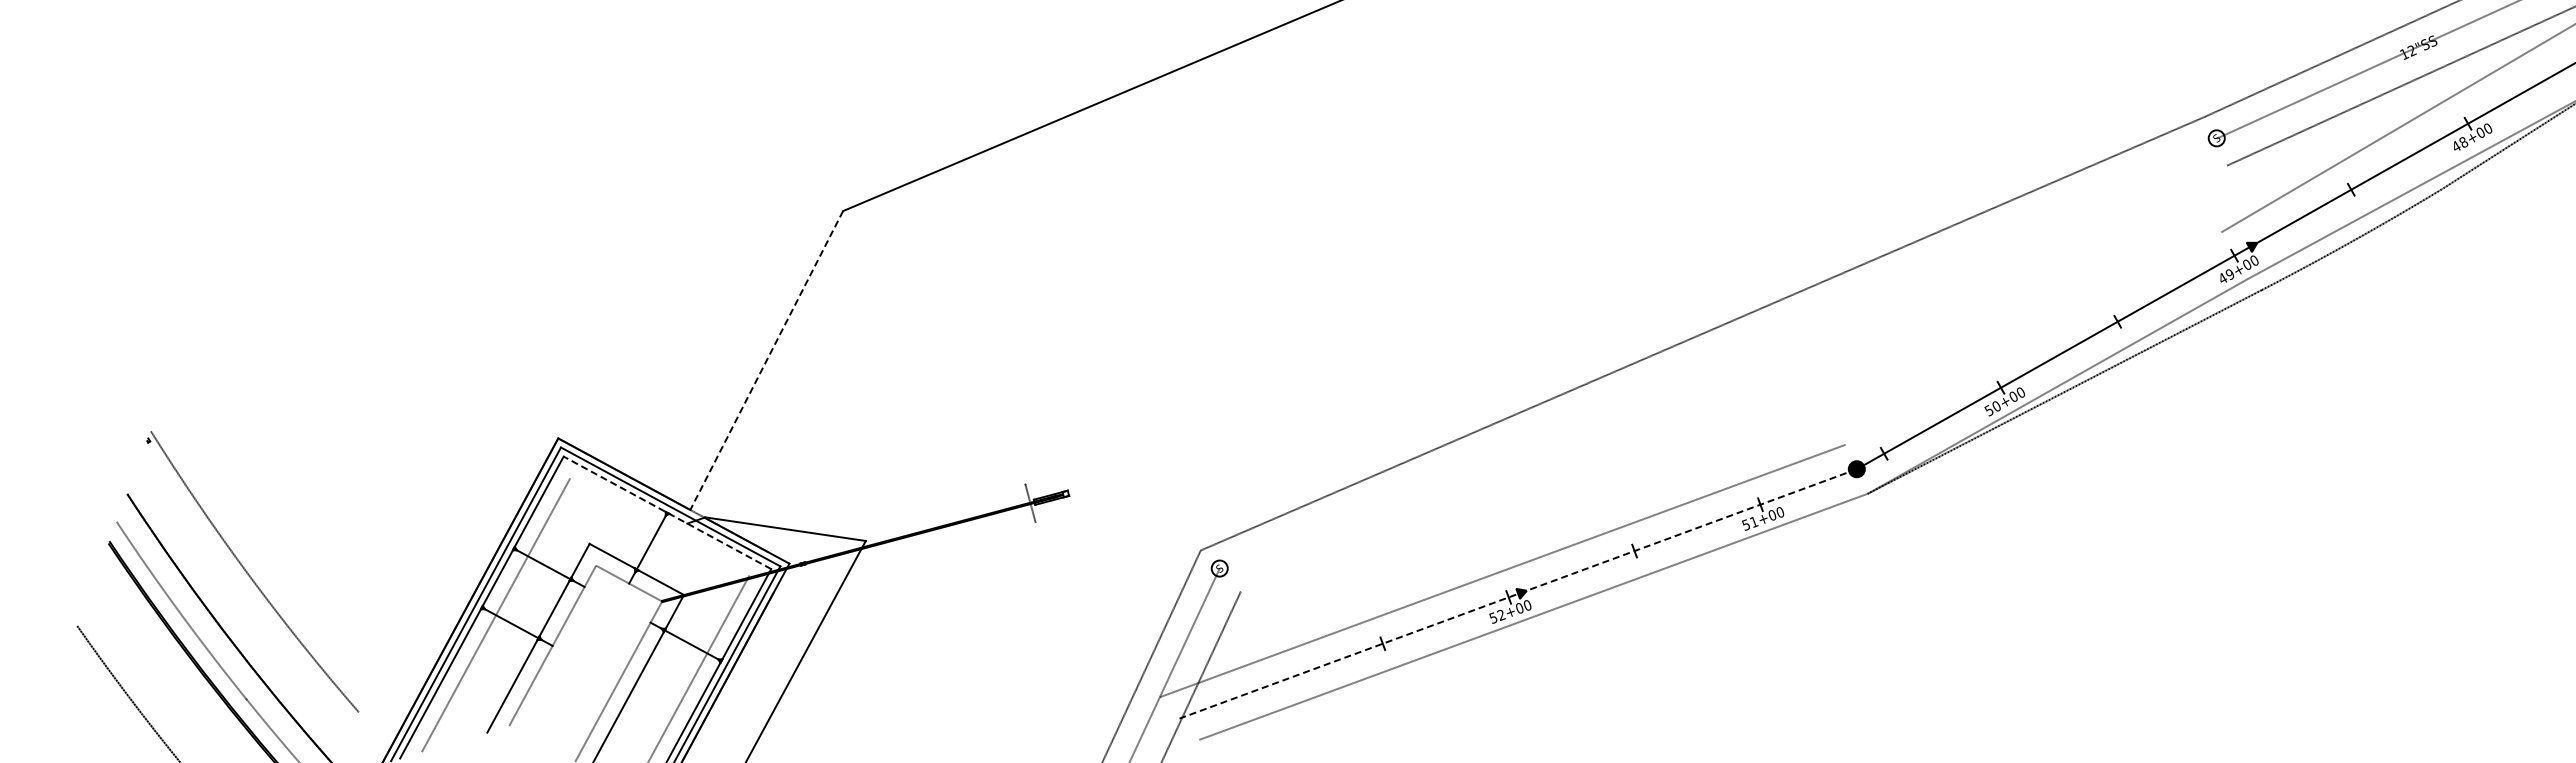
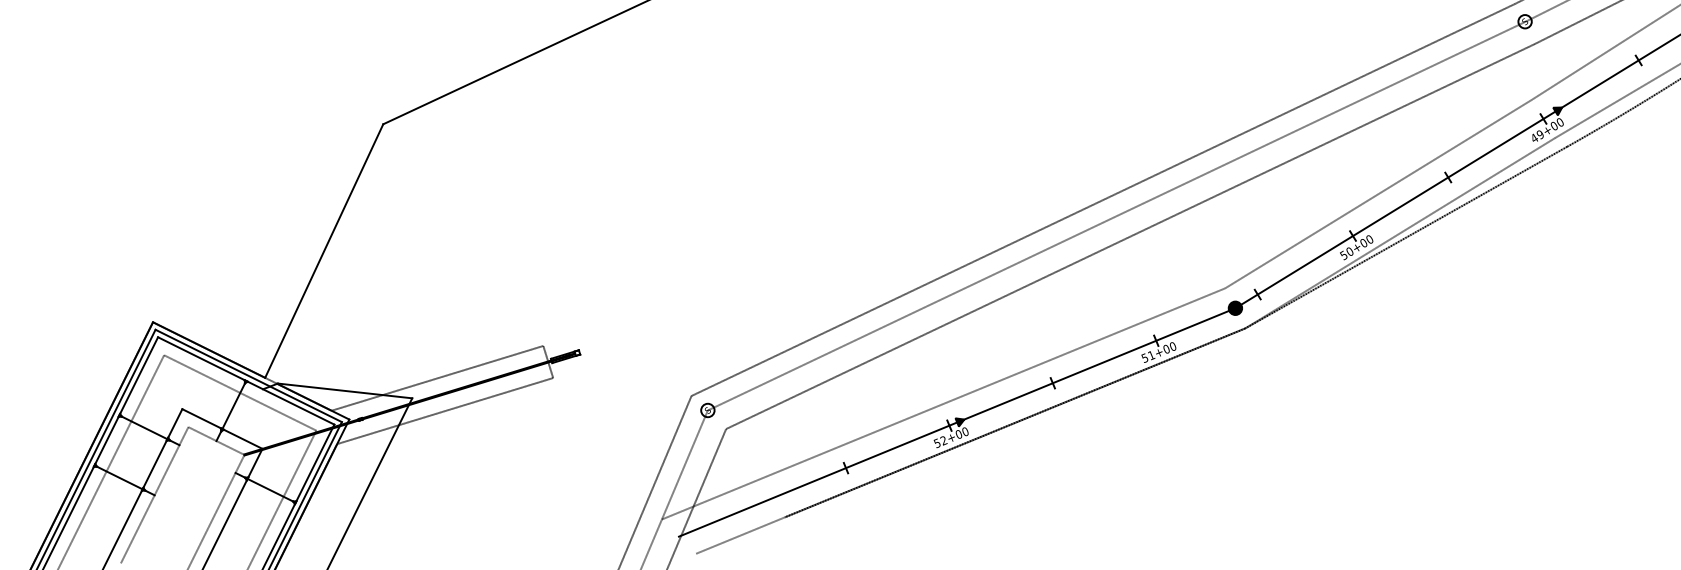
line: (2033, 338) -> (1378, 194), added
line: (1717, 353) -> (1115, 216), added
line: (766, 360) -> (324, 251), dashed -> solid
line: (1733, 378) -> (1129, 236), added
line: (667, 512) -> (246, 380), dashed -> solid
line: (896, 517) -> (437, 377), added
line: (659, 526) -> (240, 392), added
line: (904, 557) -> (444, 410), added
line: (1518, 593) -> (957, 422), dashed -> solid
line: (1587, 596) -> (1015, 422), added

